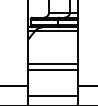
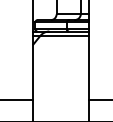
line: (52, 64) -> (60, 74), removed
line: (52, 69) -> (60, 80), removed
line: (52, 96) -> (60, 111), removed

